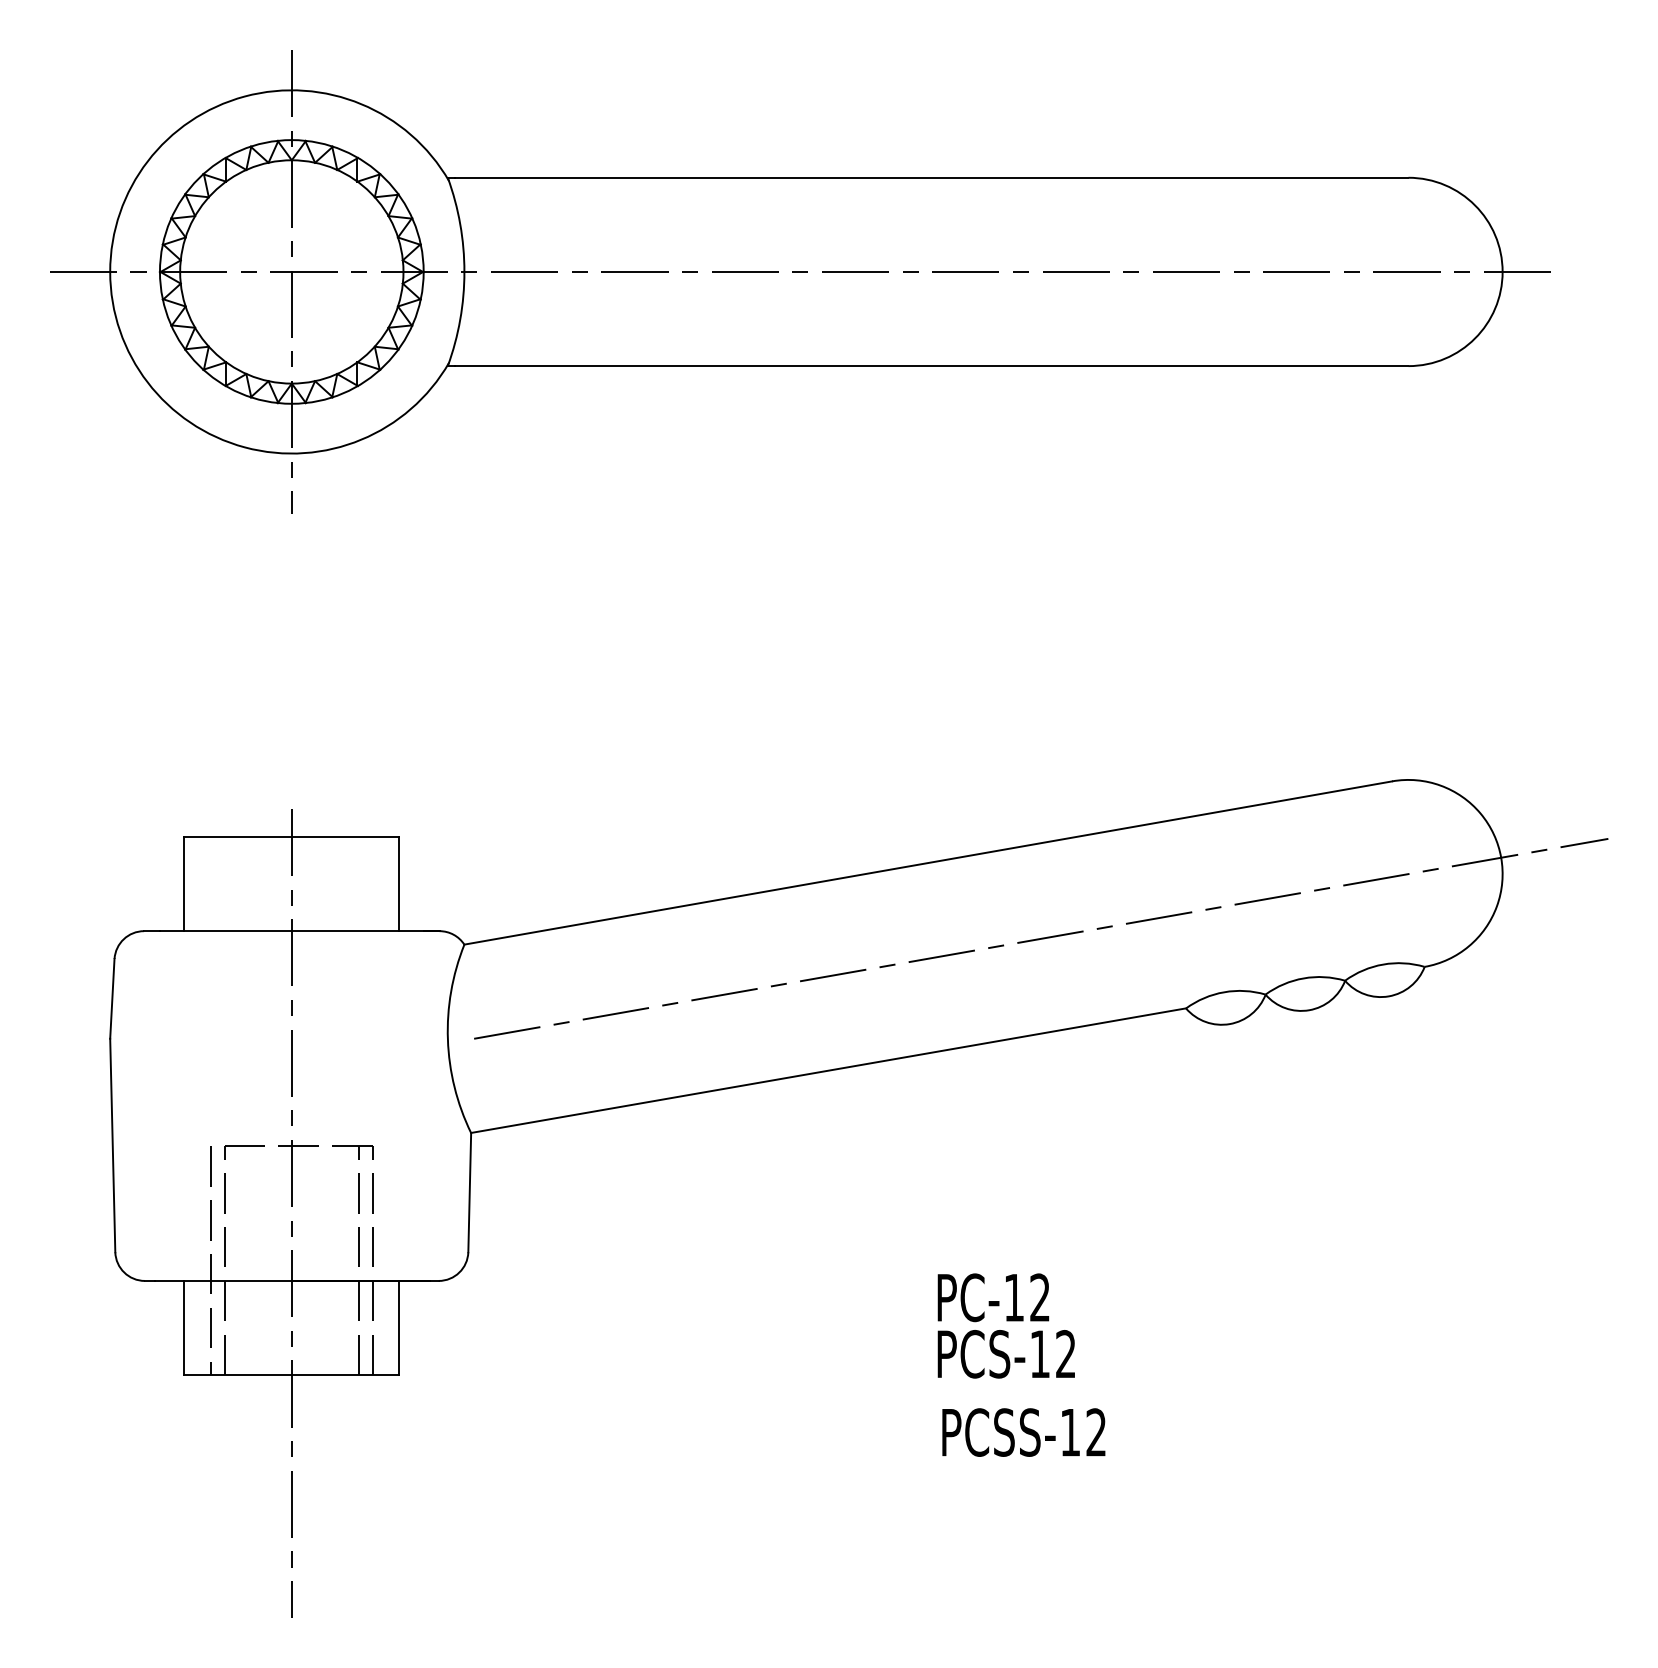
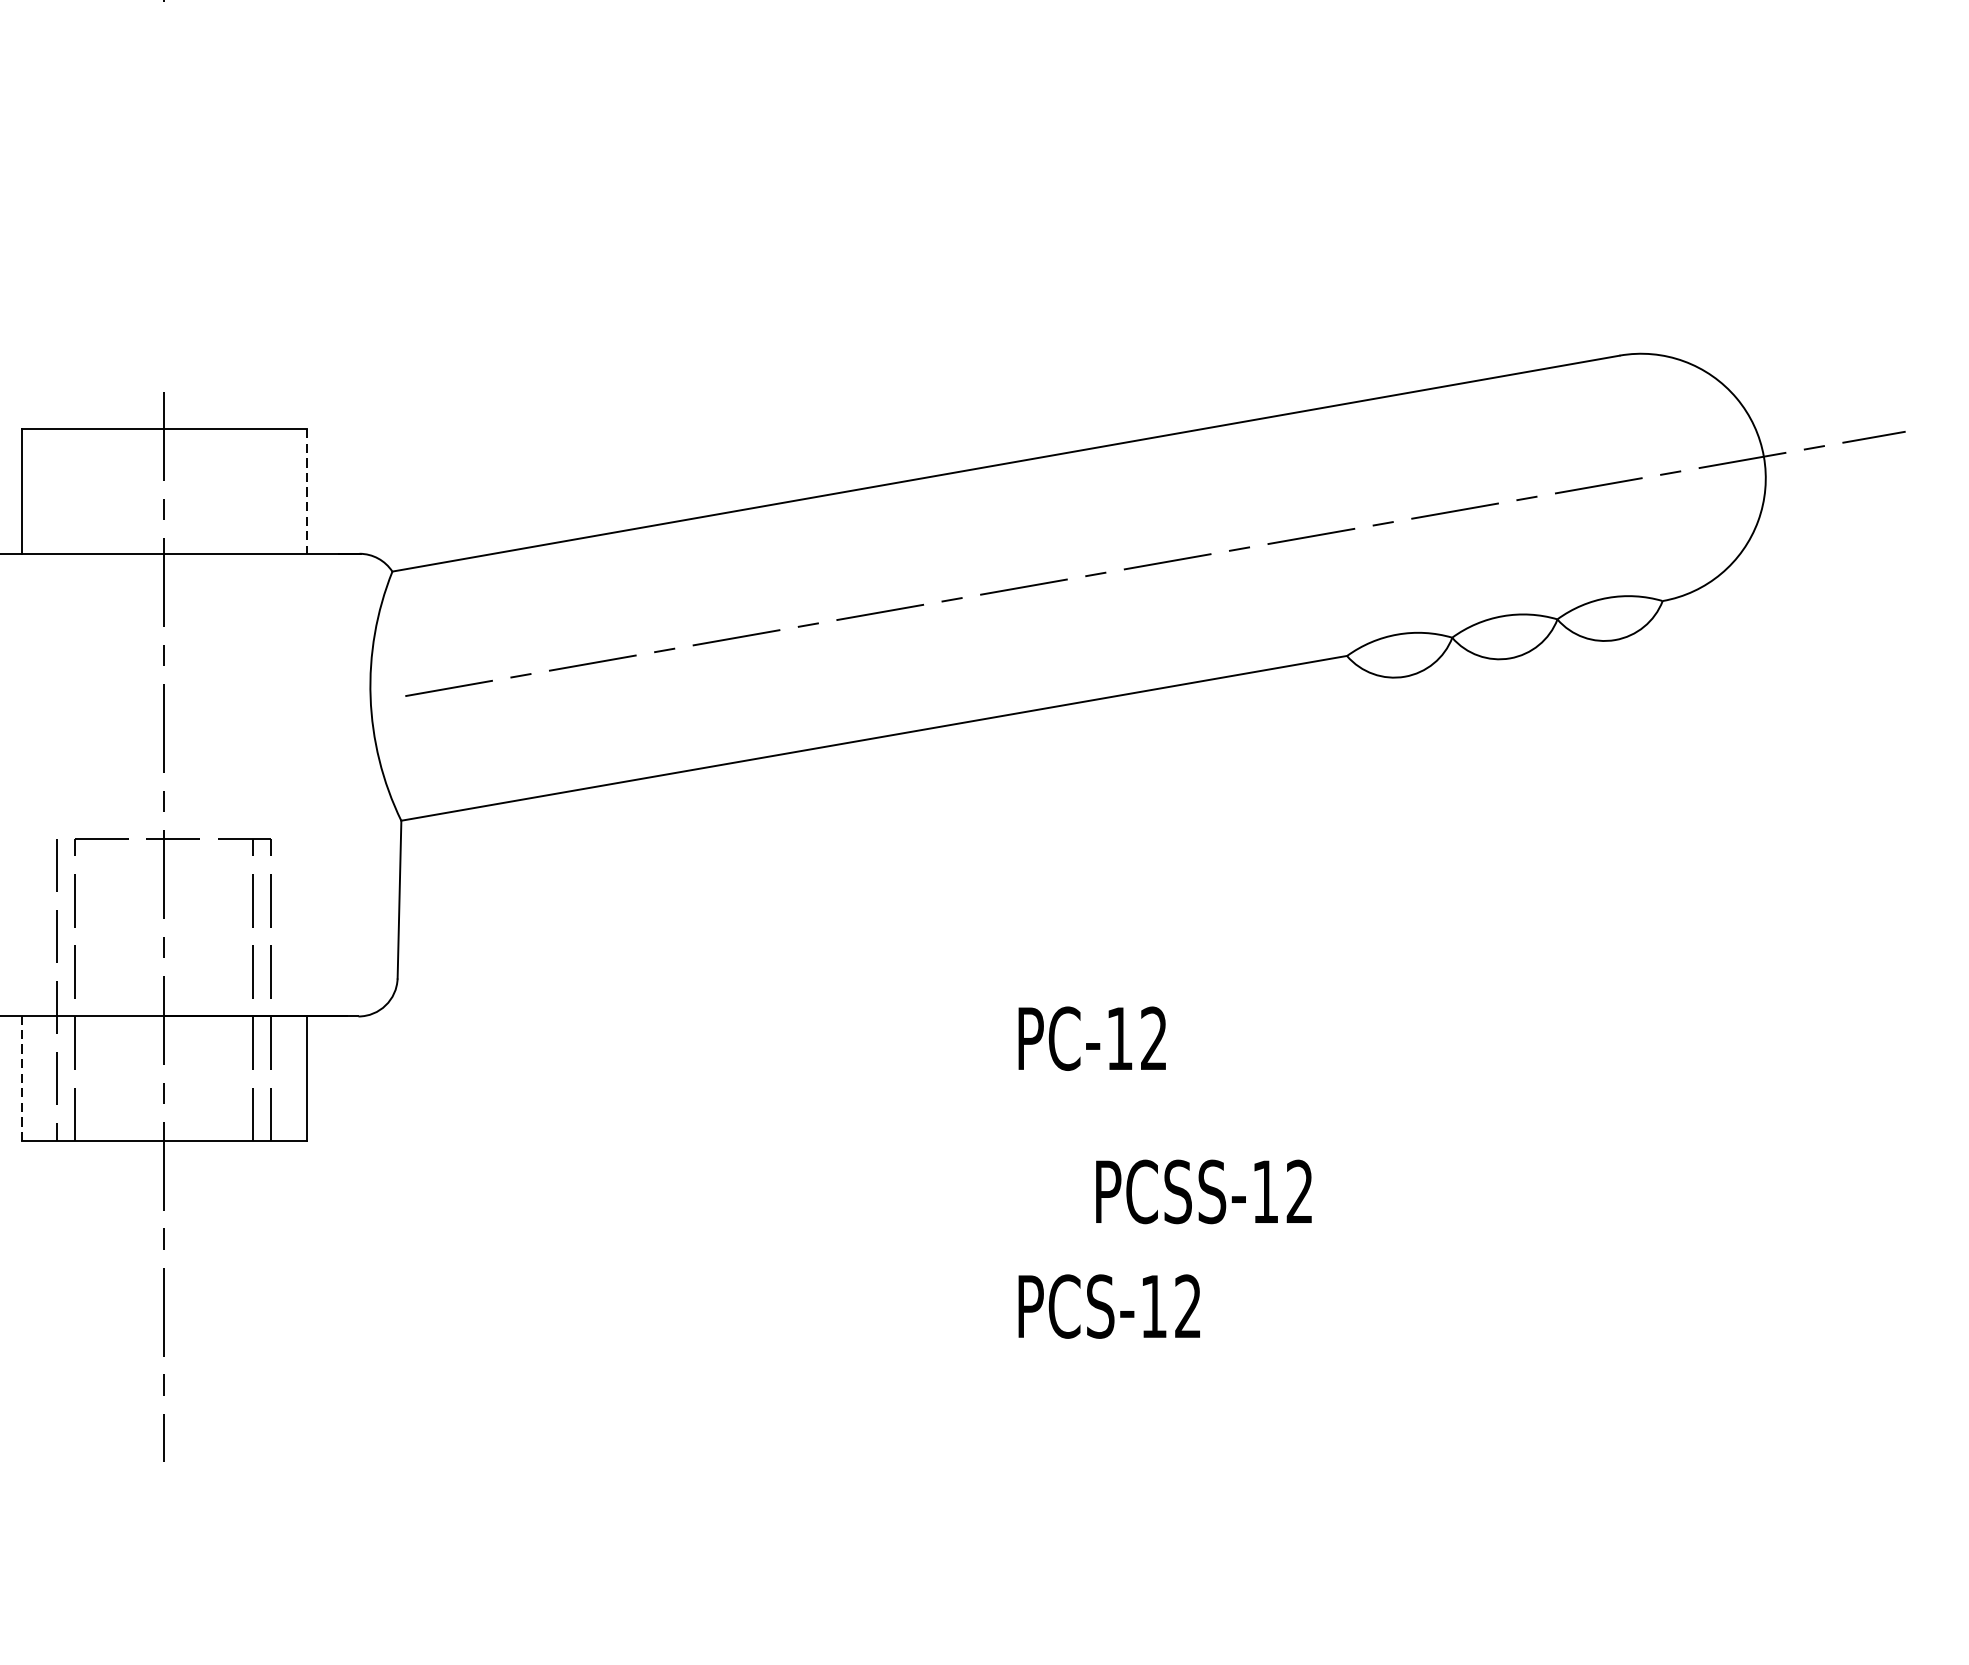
line: (399, 884) -> (306, 492), solid -> dashed
line: (184, 1327) -> (22, 1078), solid -> dashed
text: (1005, 1354) -> (1108, 1306), moved
text: (1023, 1432) -> (1203, 1191), moved

